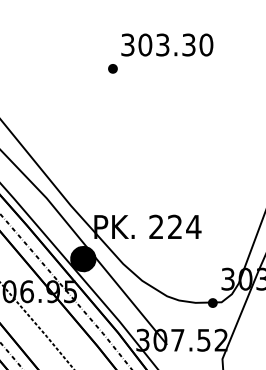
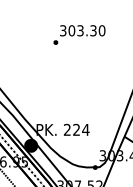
text: (160, 52) -> (79, 34), moved

